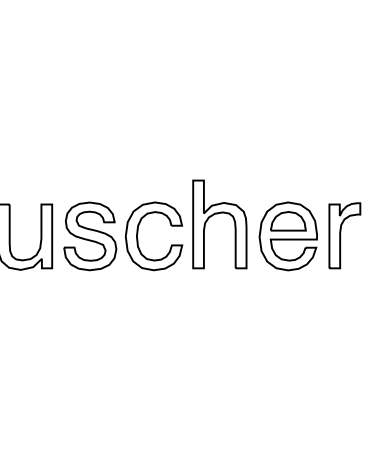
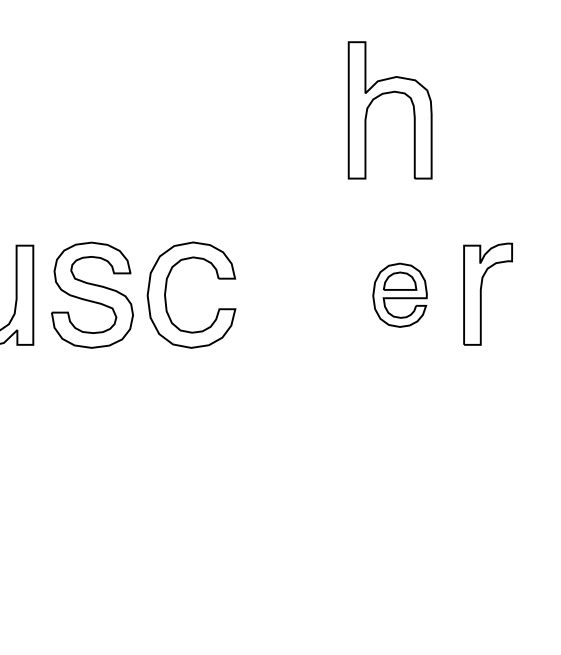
part: (218, 214) -> (388, 94), moved
part: (287, 236) -> (398, 295), size x0.6

